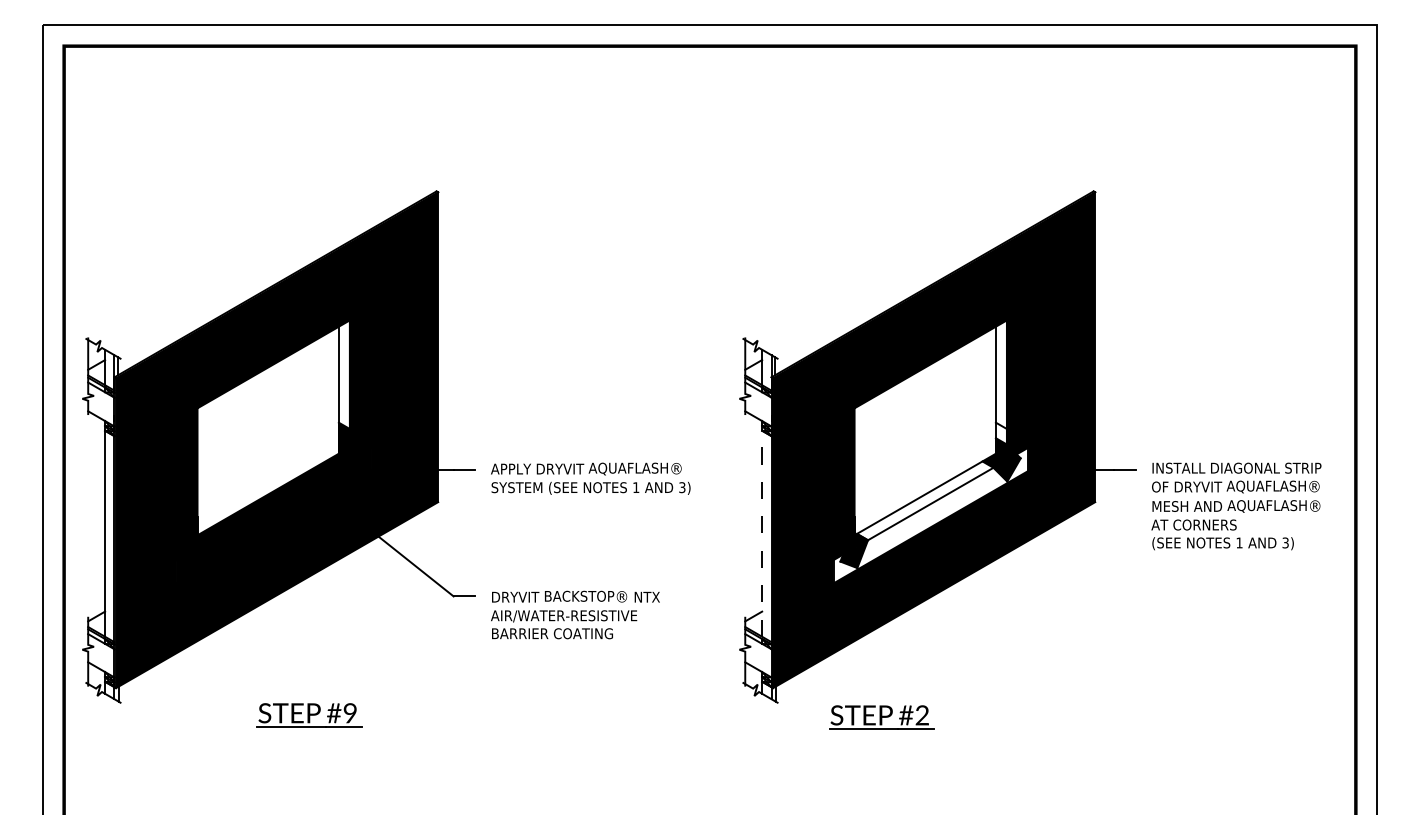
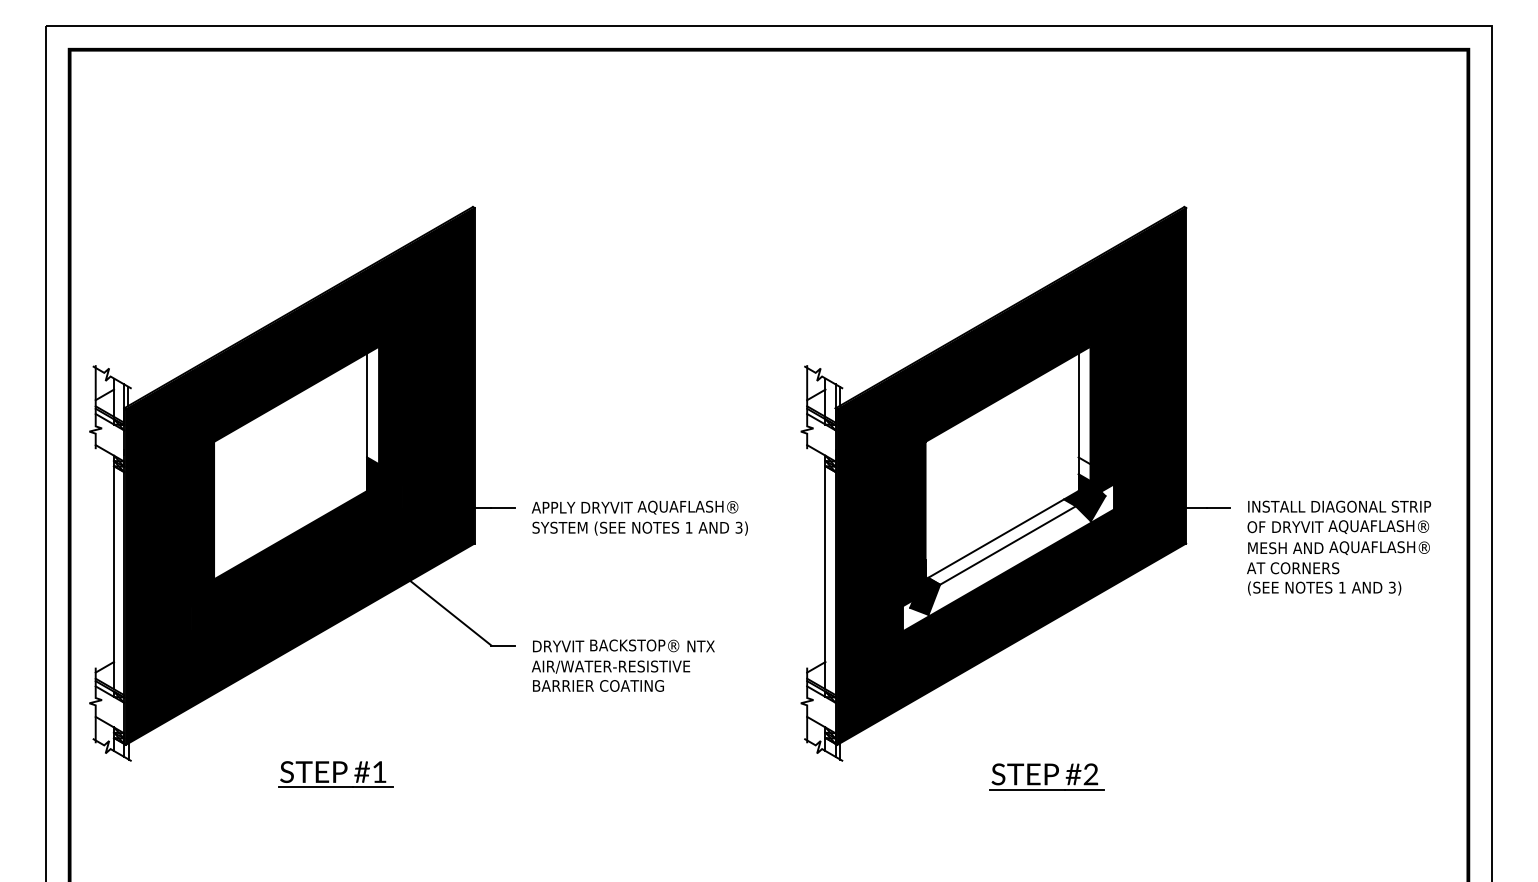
line: (762, 528) -> (825, 572), dashed -> solid
text: (349, 713) -> (378, 772), #9 -> #1
part: (881, 717) -> (1046, 776), moved

